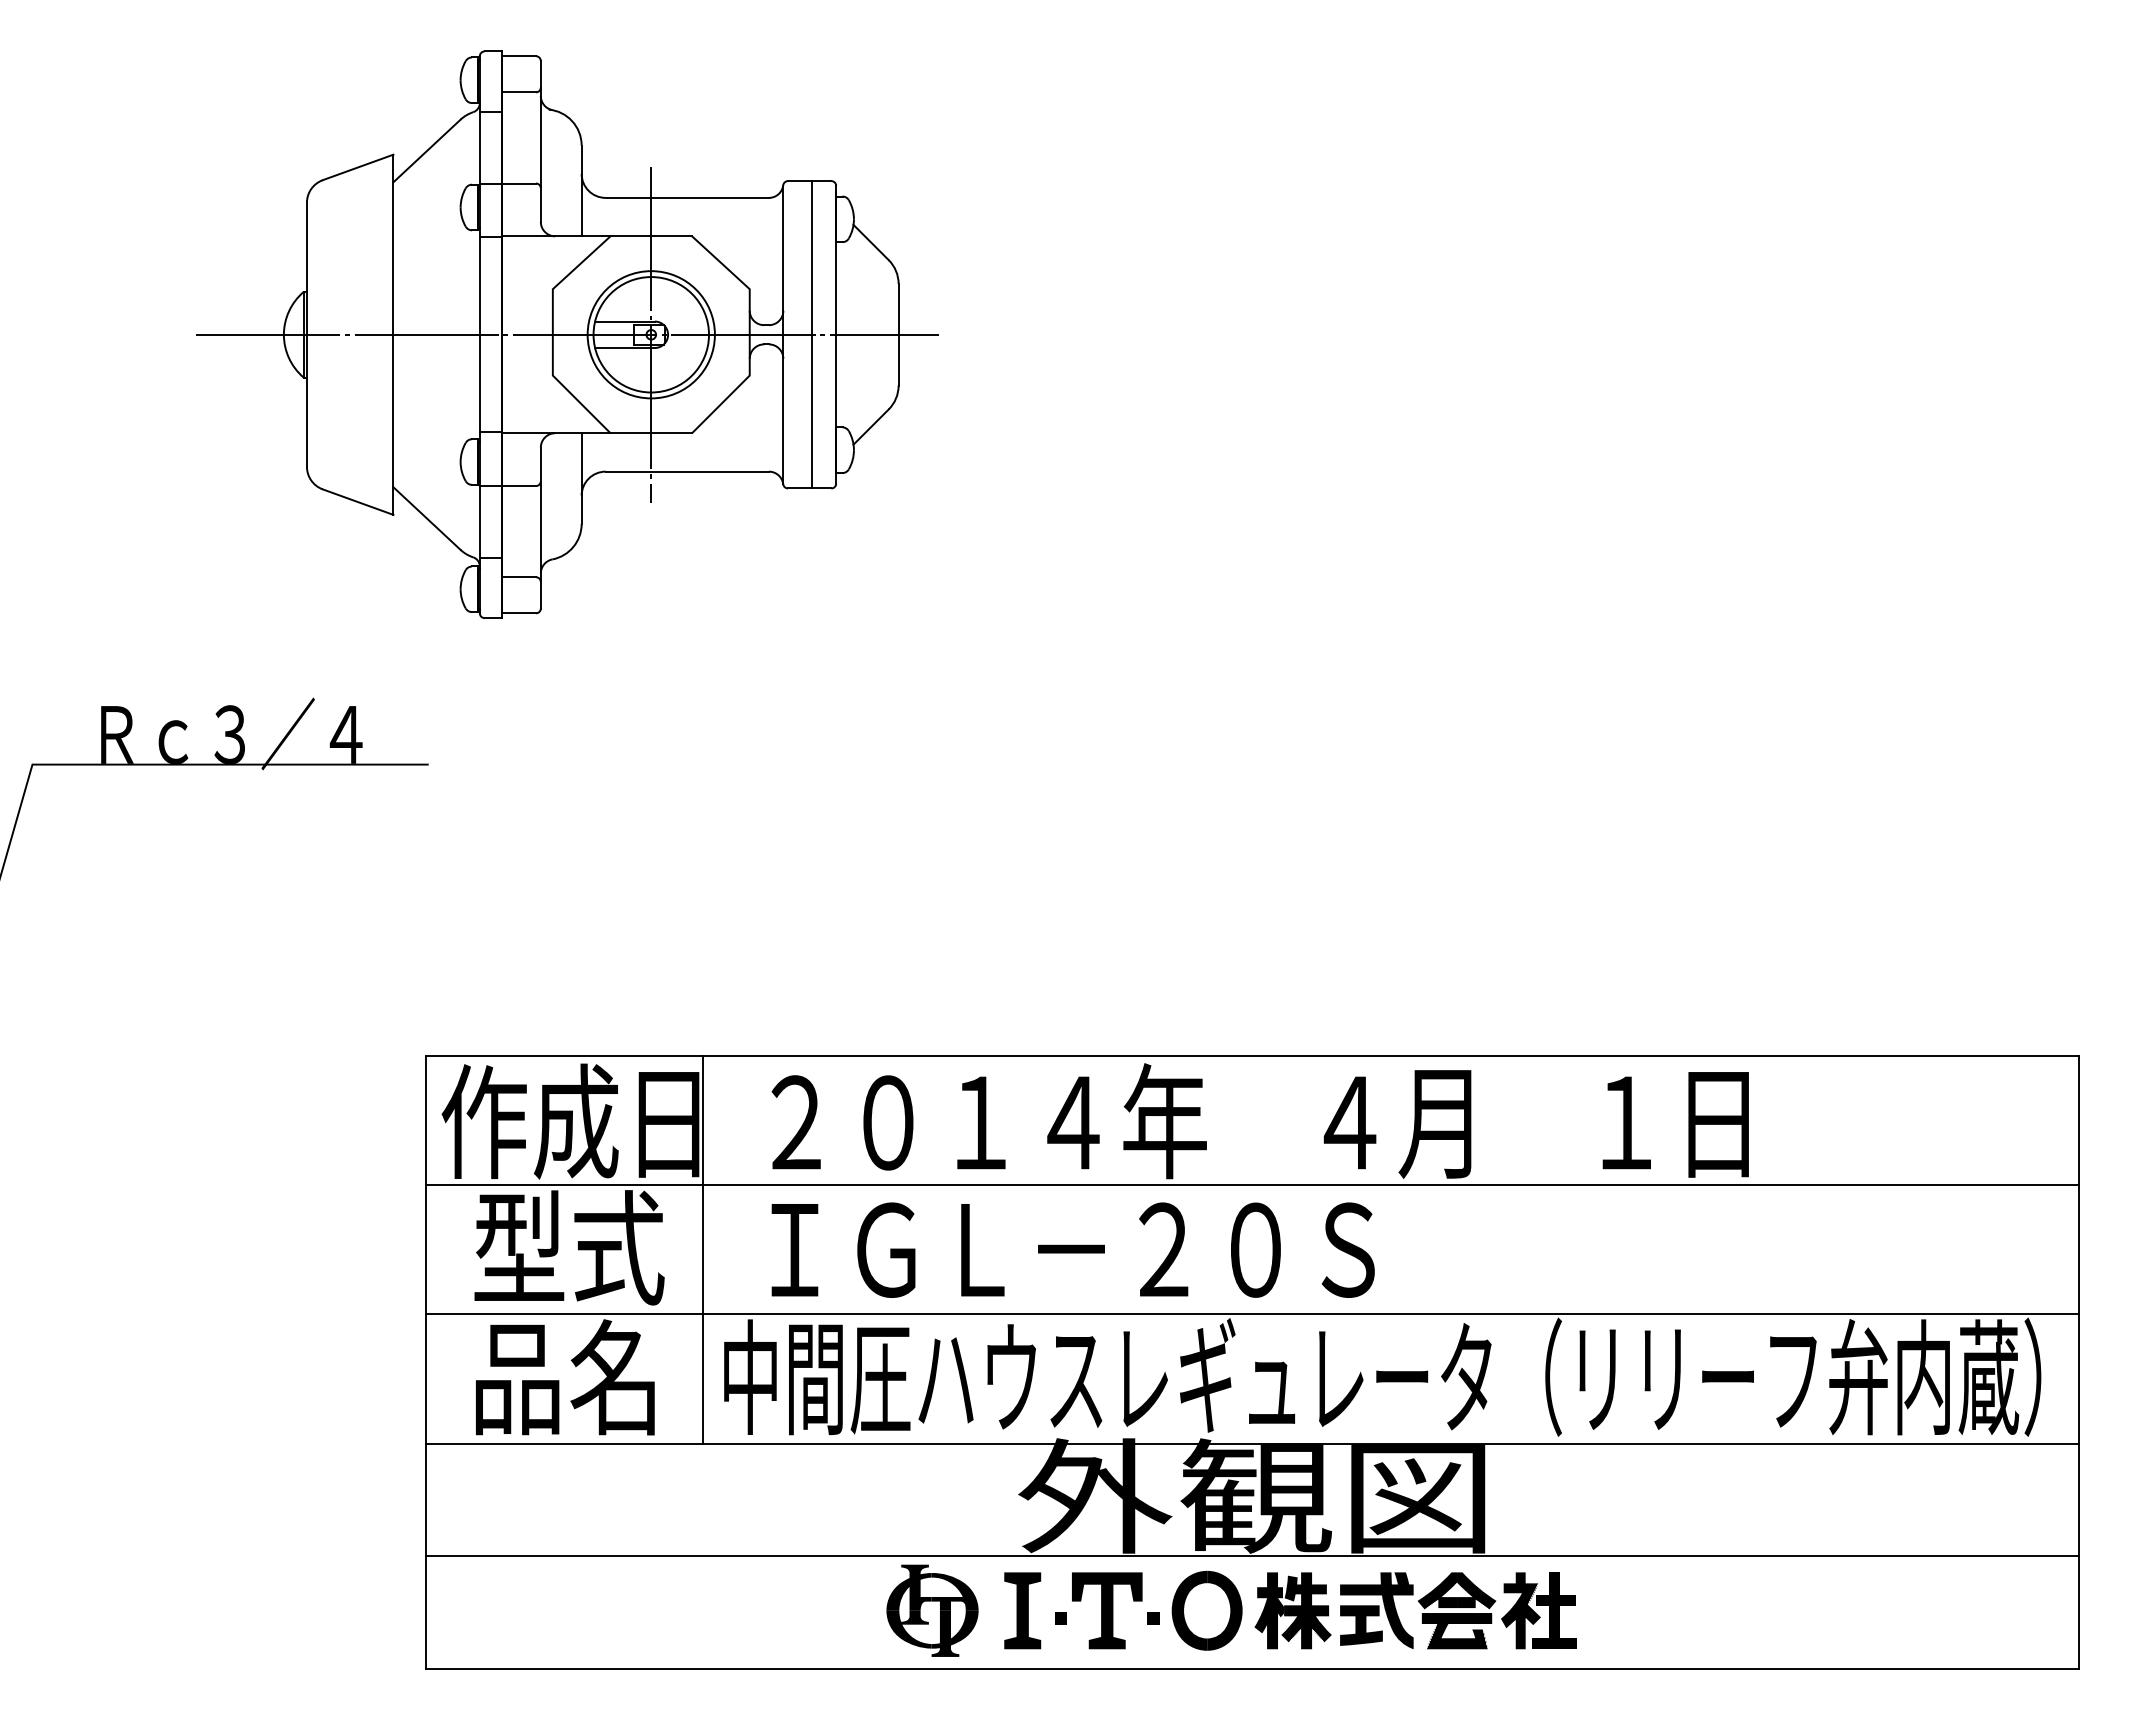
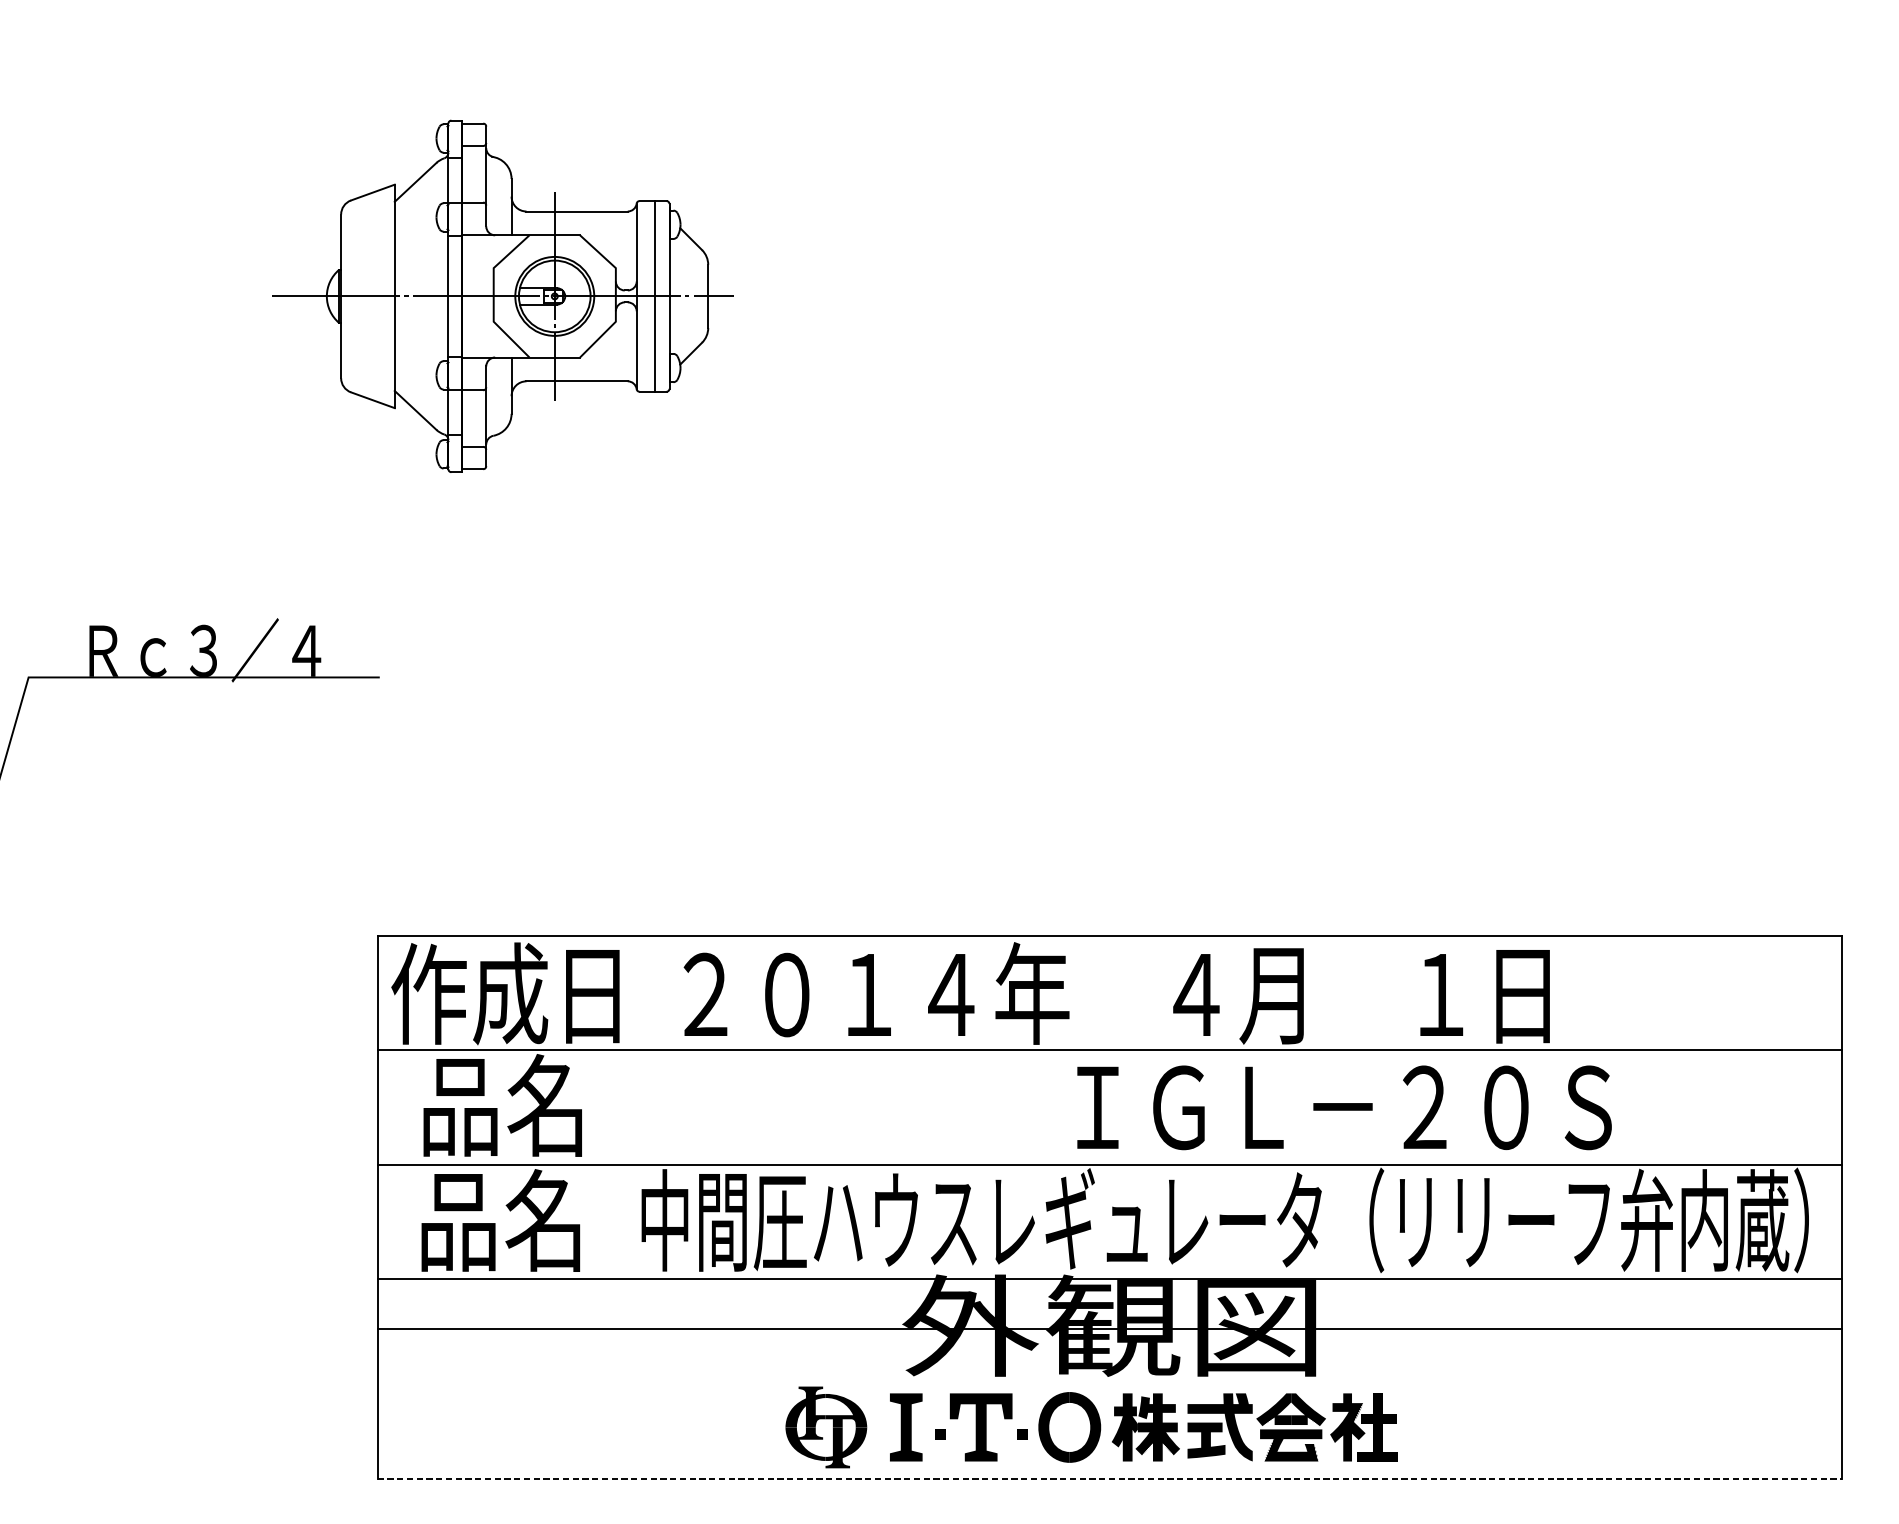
part: (567, 334) -> (502, 296), size x0.7
text: (569, 1247) -> (504, 1105), 型式 -> 品名
line: (702, 1249) -> (622, 1107), removed
text: (1072, 1249) -> (1343, 1107), moved
line: (1252, 1556) -> (1109, 1329), moved
line: (1253, 1668) -> (1110, 1478), solid -> dashed

